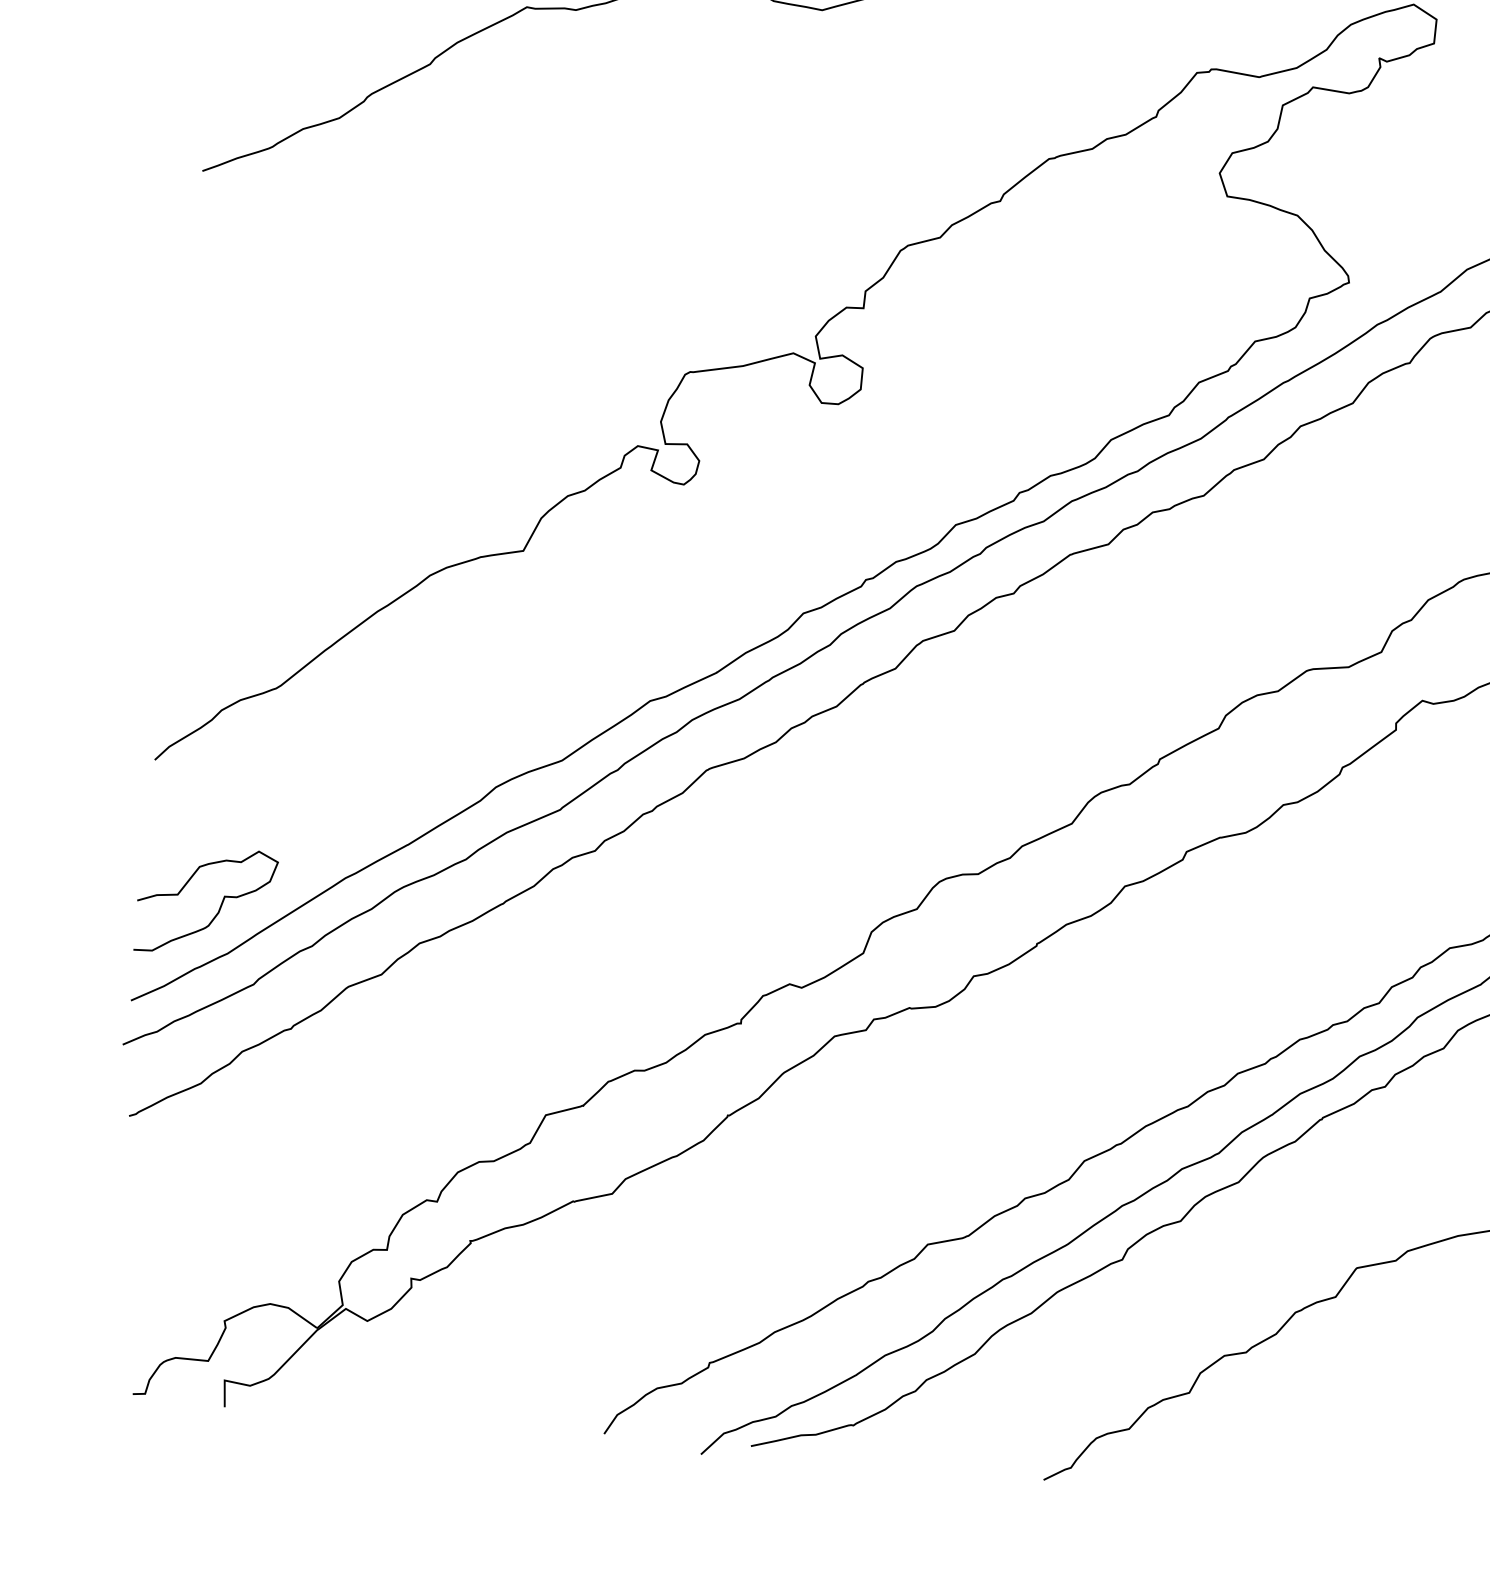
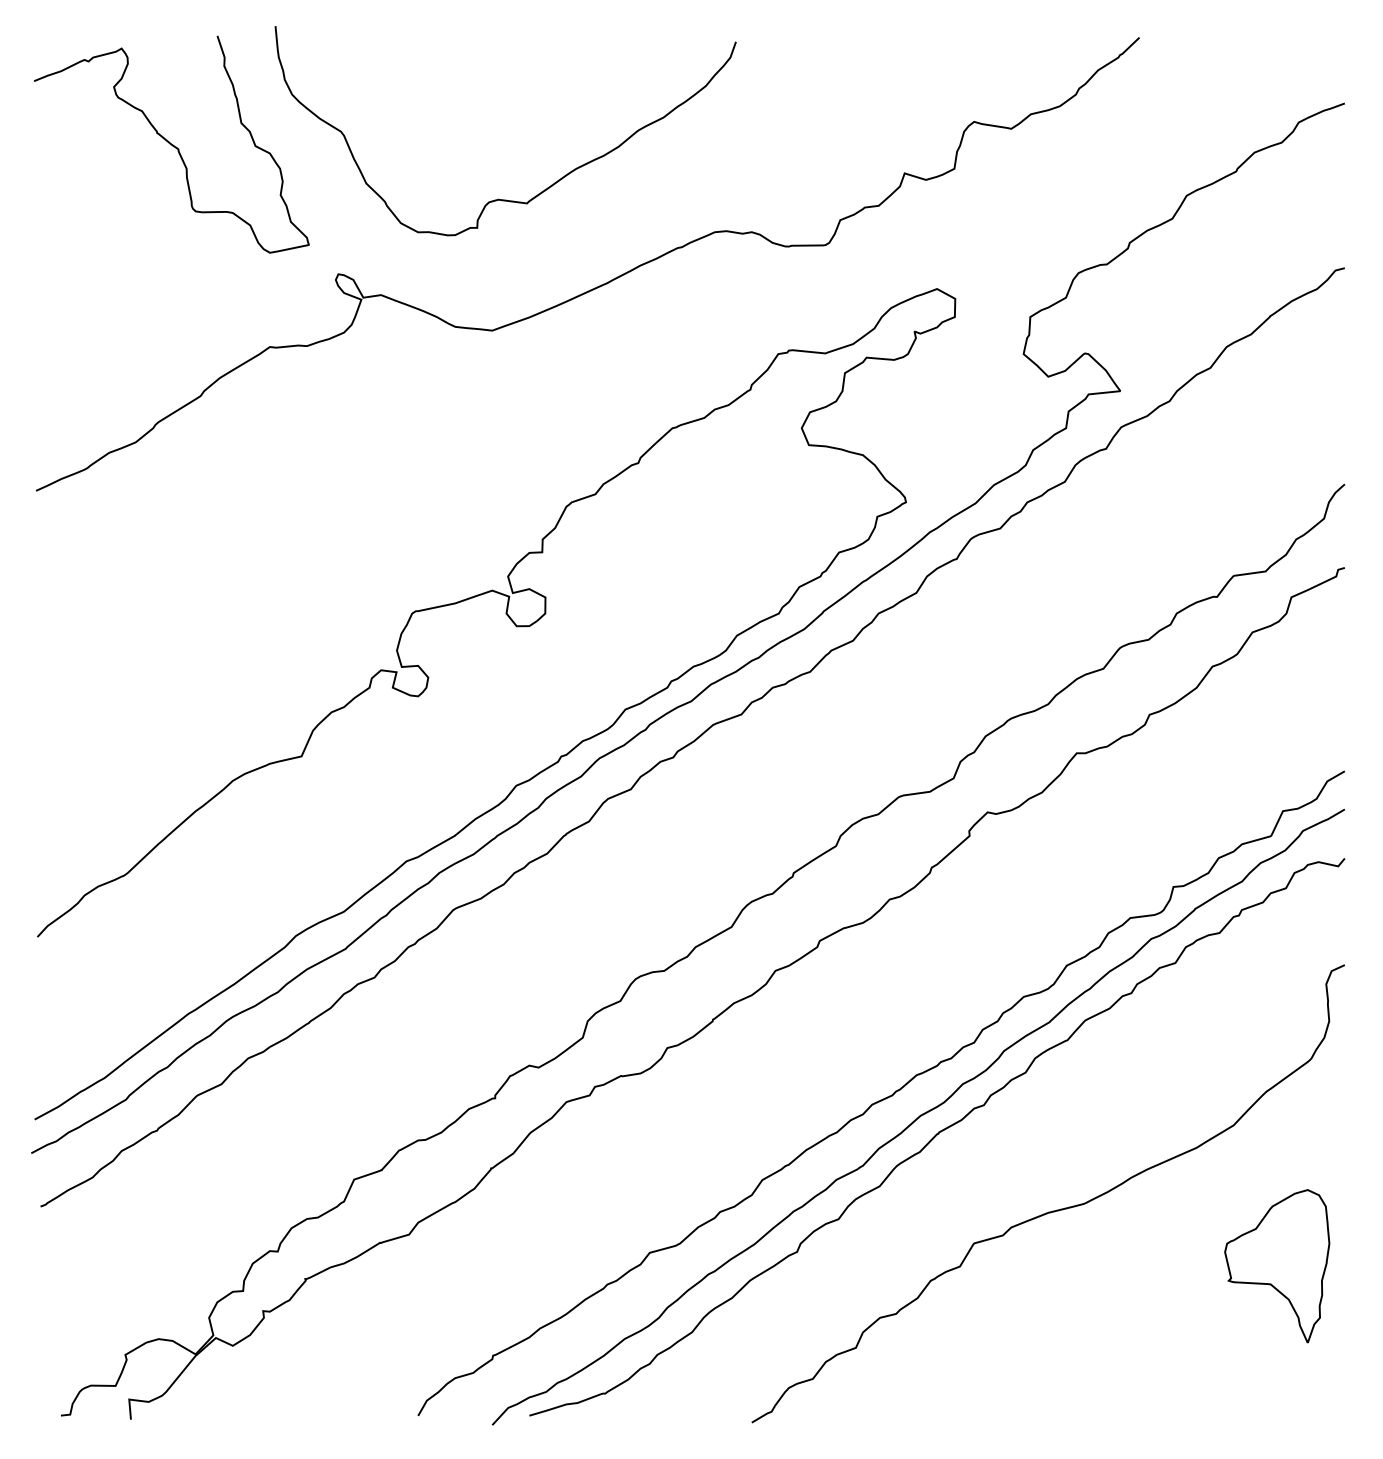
curve: (219, 905) -> (95, 1042), removed

